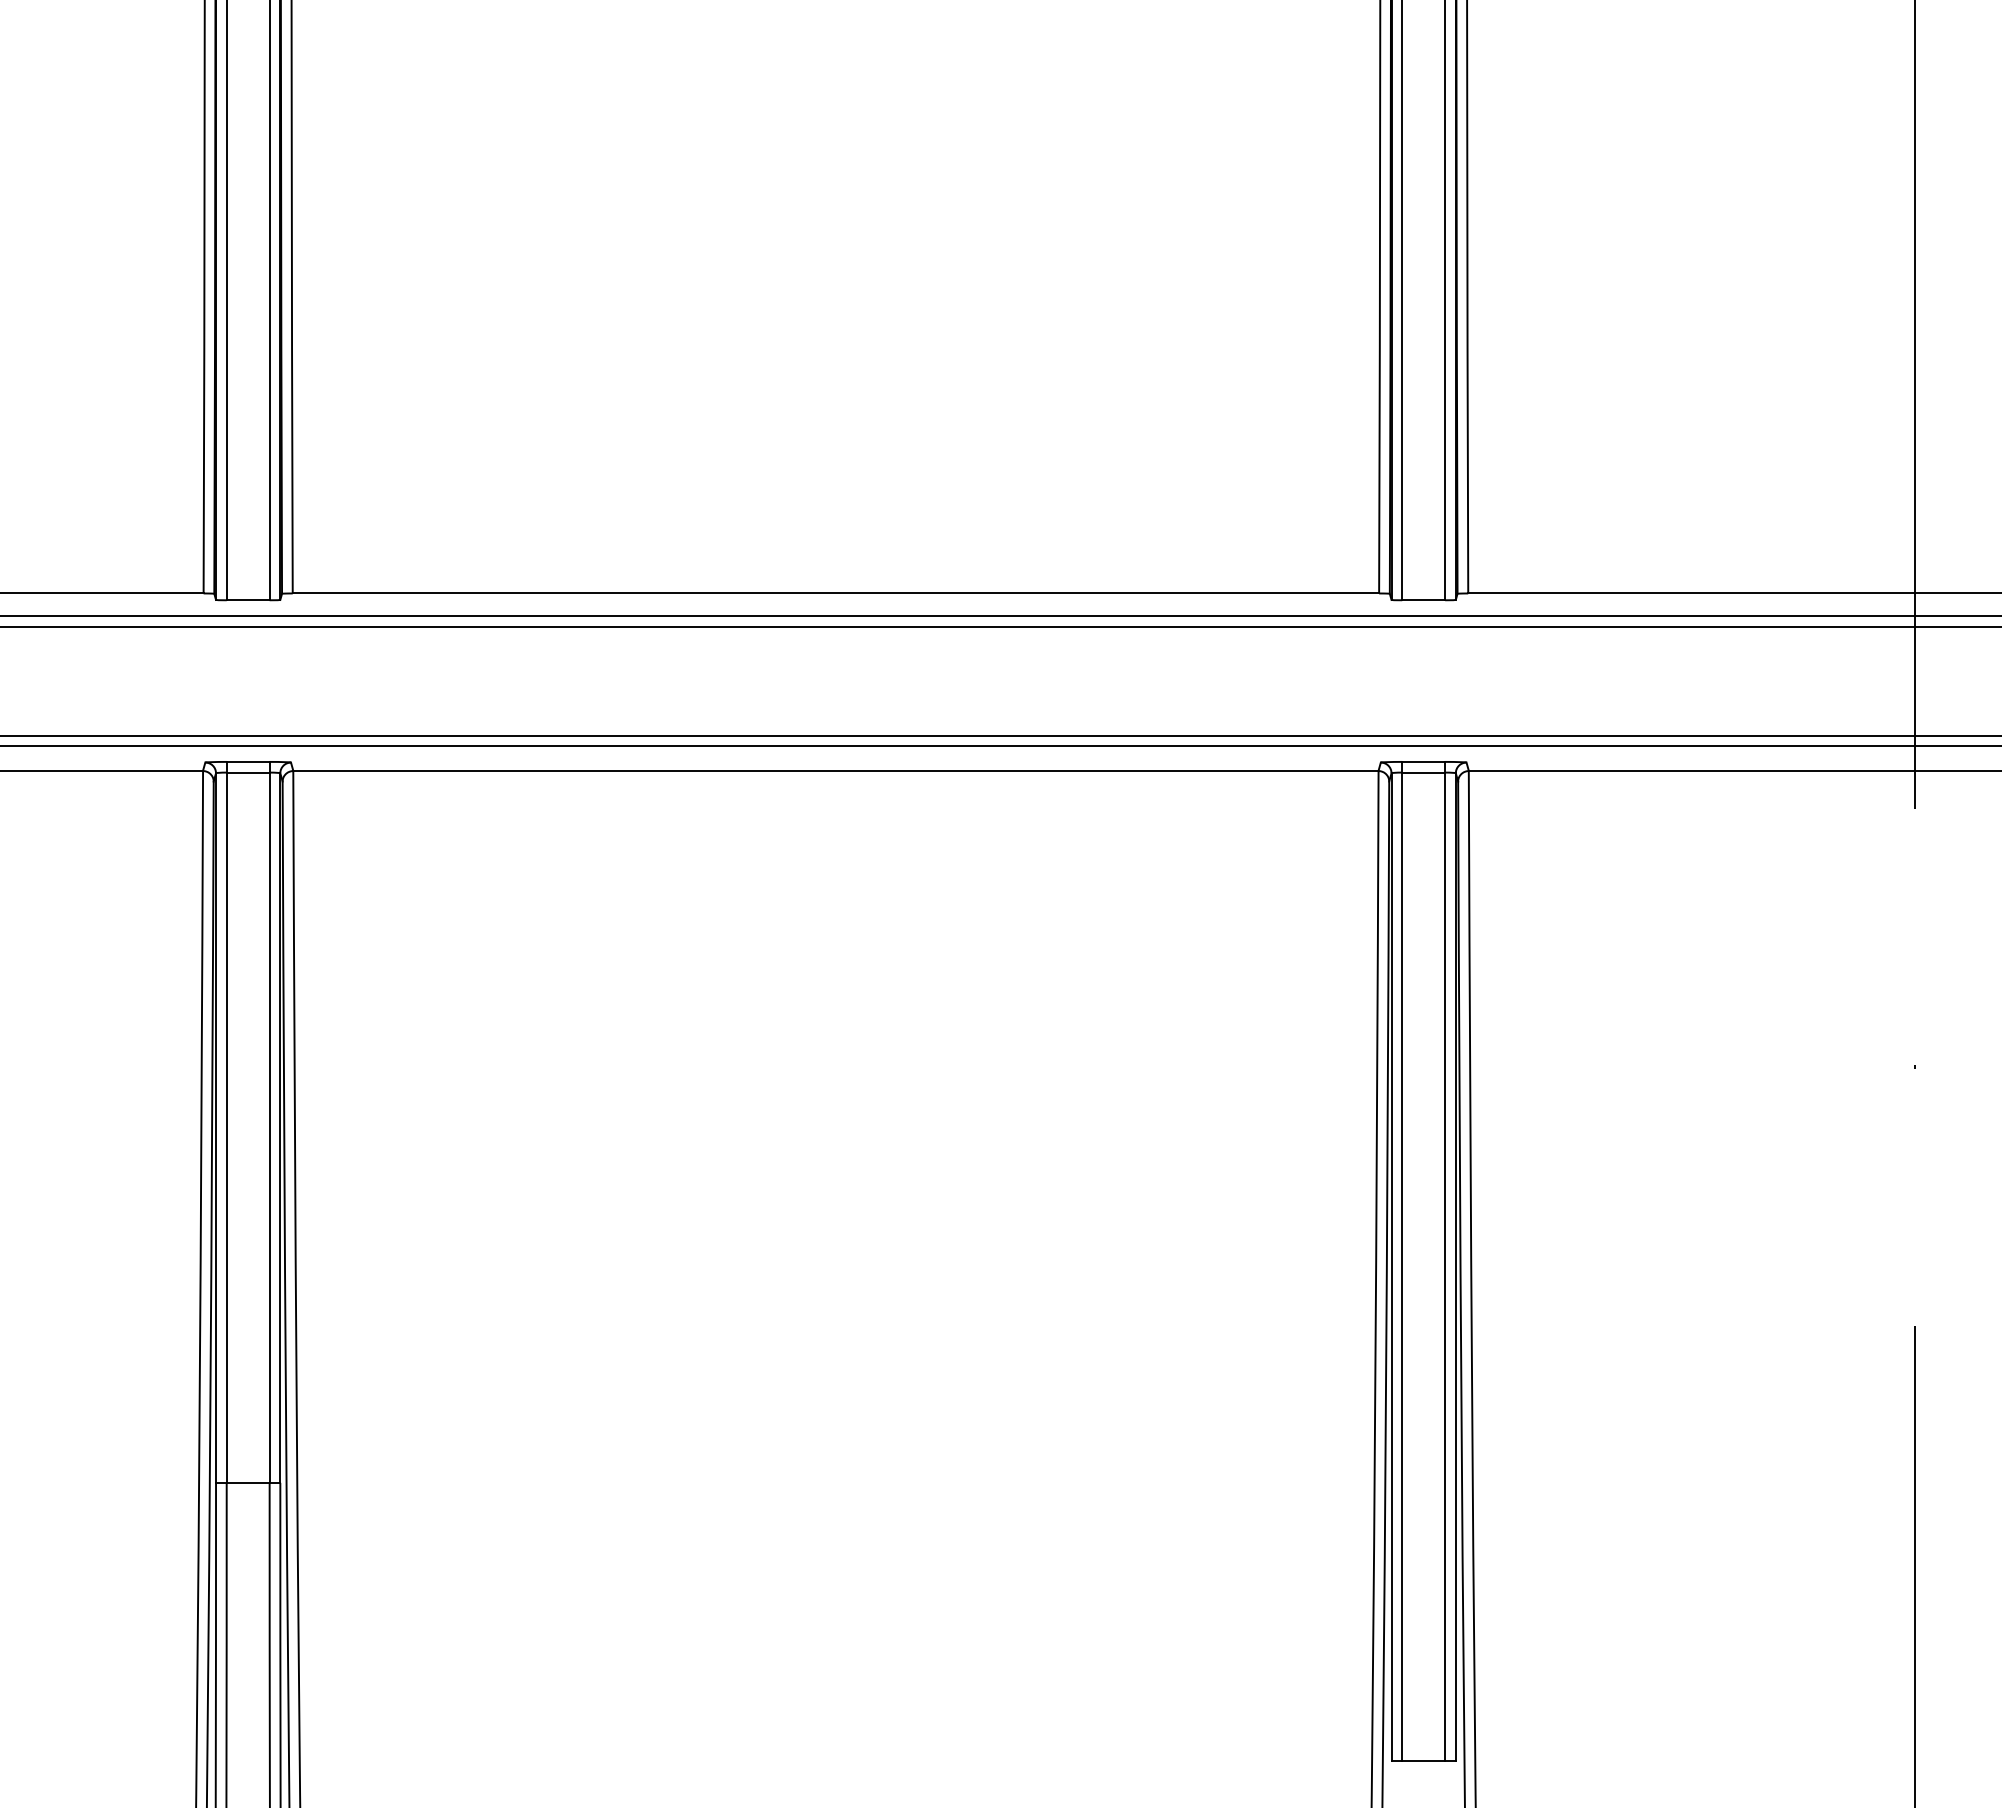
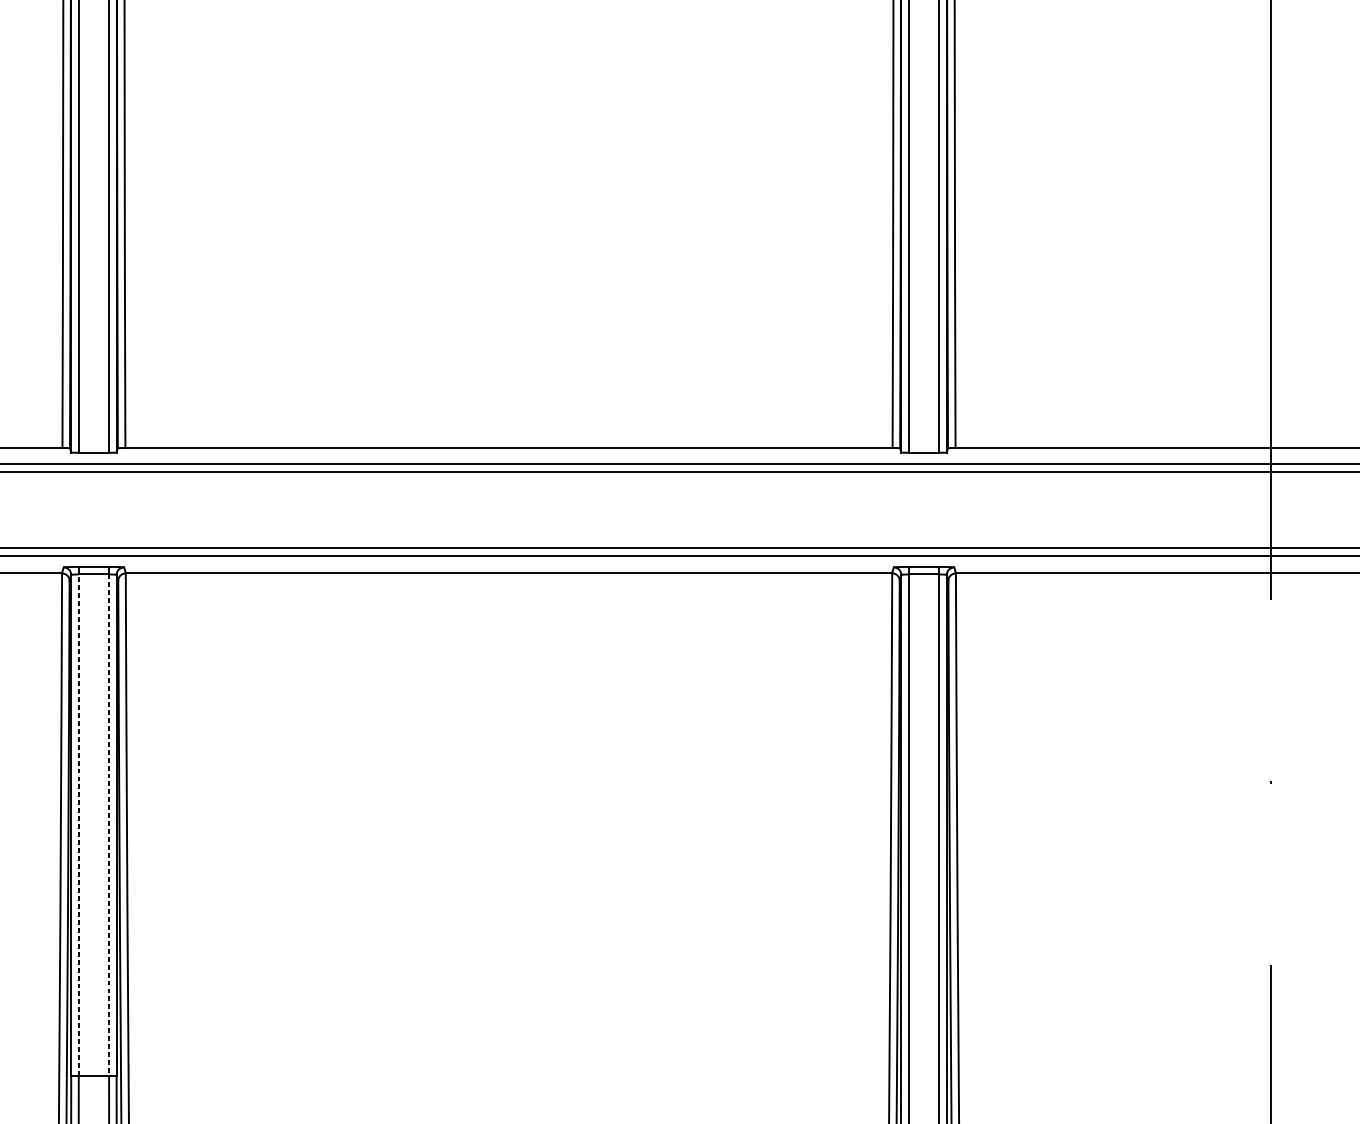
line: (226, 1127) -> (78, 825), solid -> dashed
line: (269, 1128) -> (108, 825), solid -> dashed

